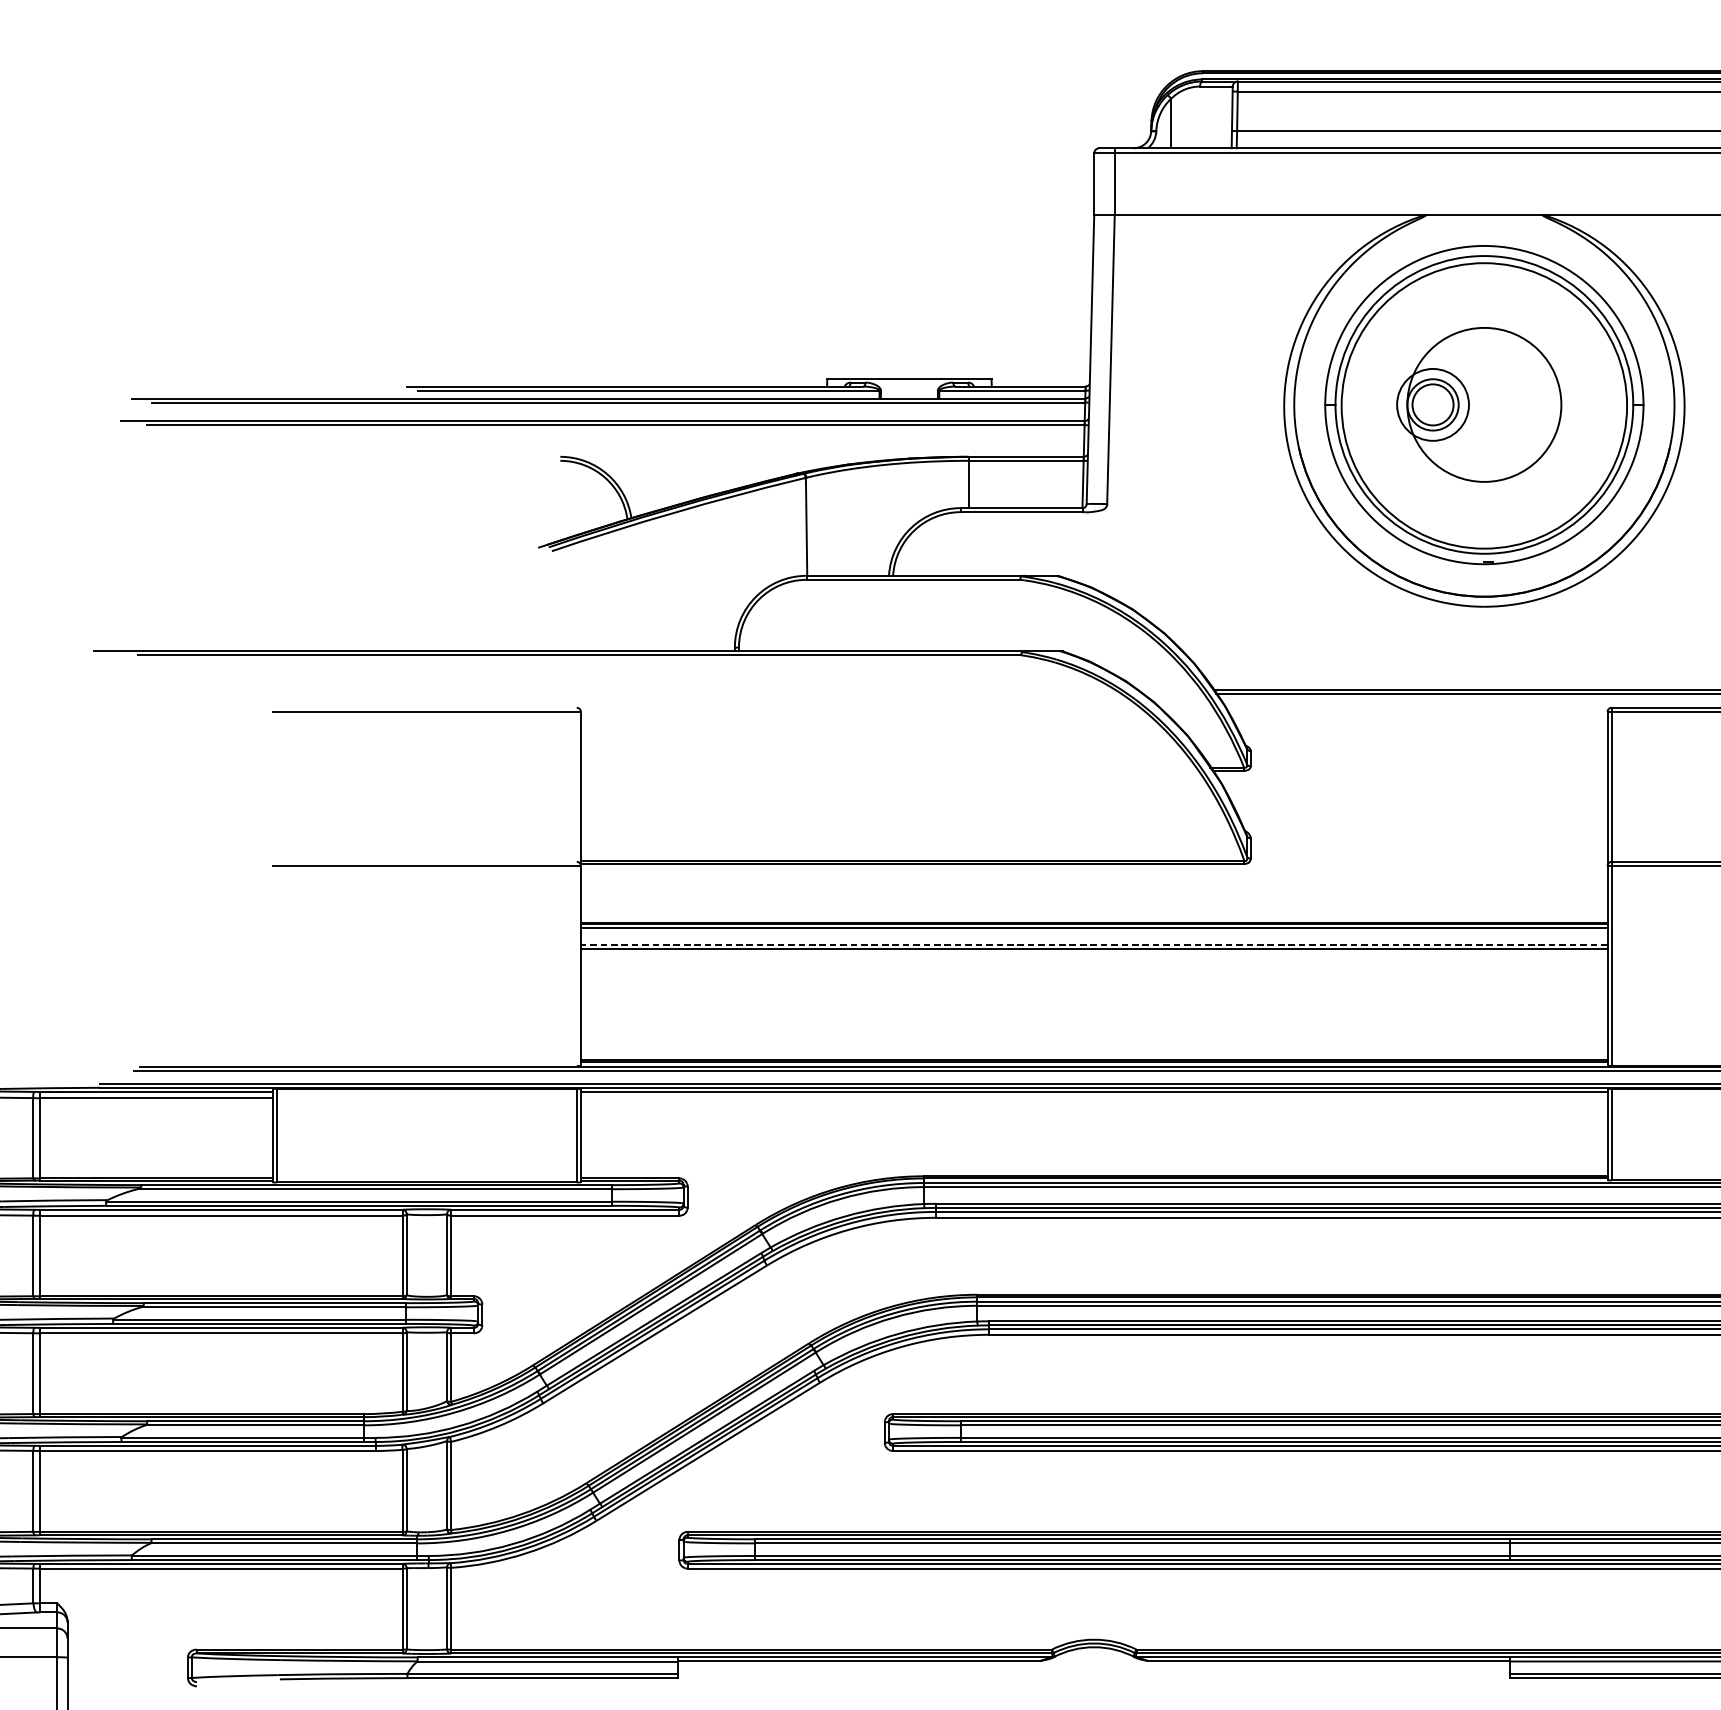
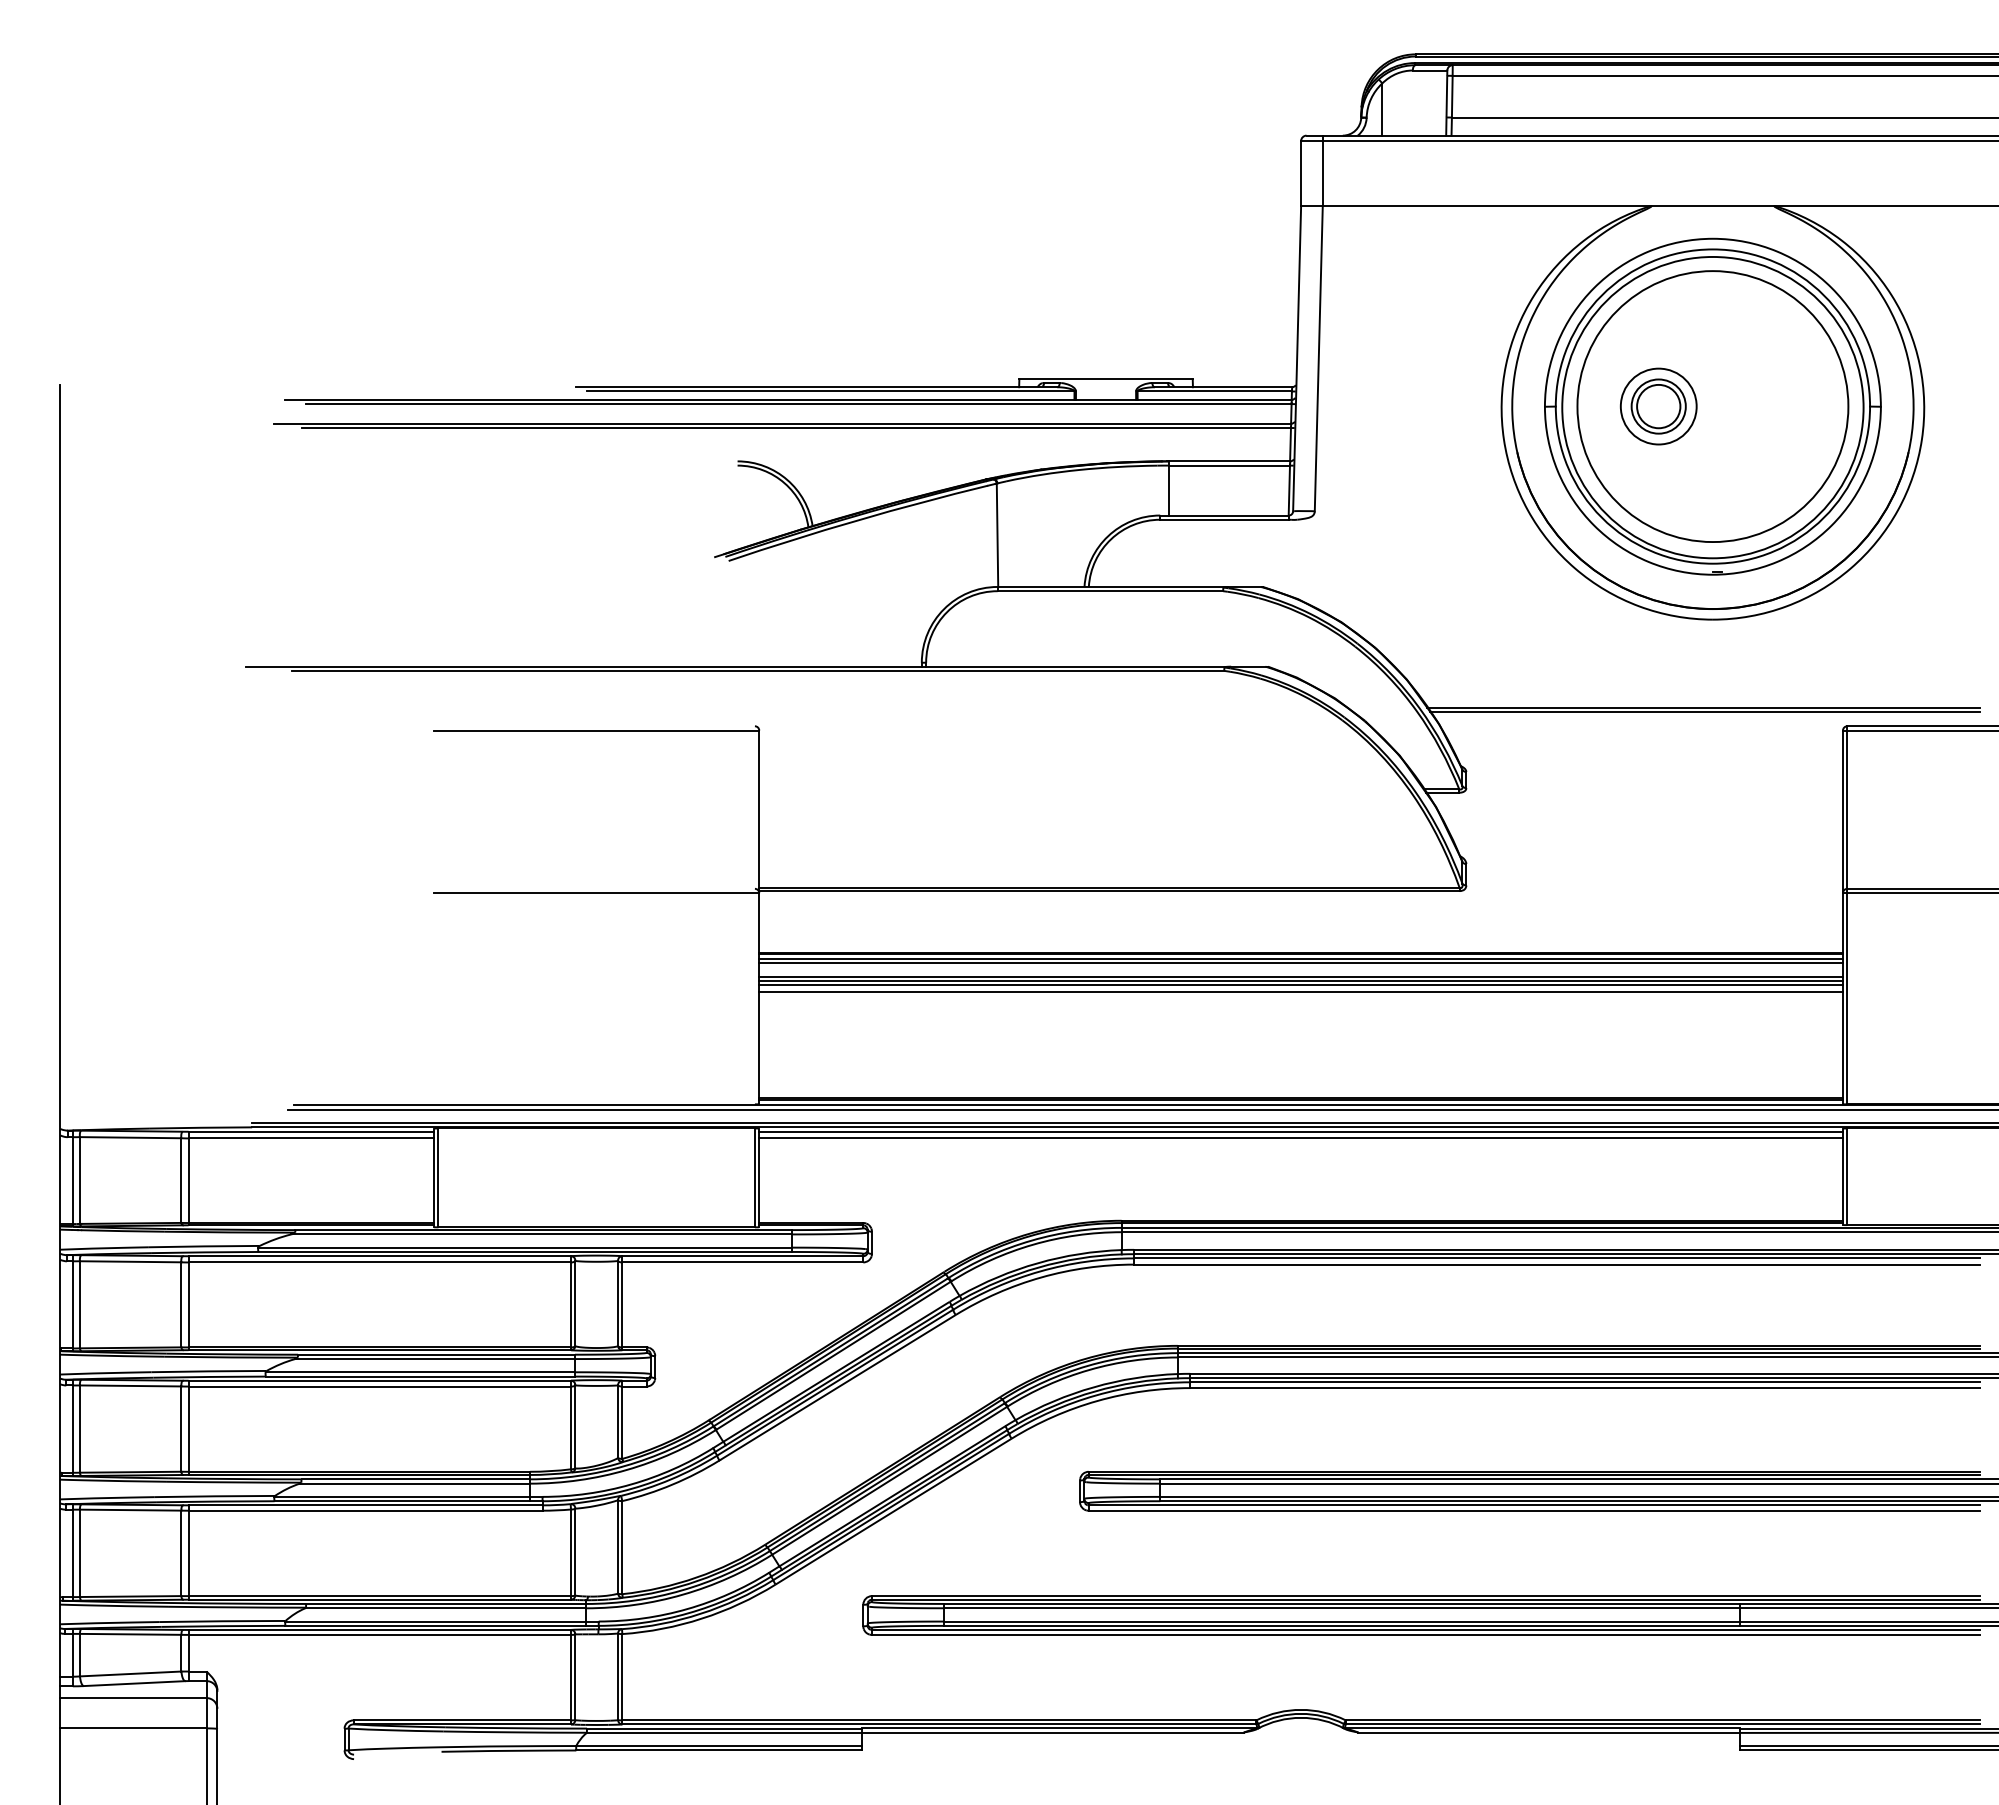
circle: (1483, 404) -> (1712, 406), size x1.67
line: (1093, 932) -> (1300, 963), added
line: (1094, 944) -> (1301, 976), dashed -> solid
line: (1093, 952) -> (1300, 984), added
line: (1093, 960) -> (1300, 992), added
line: (1093, 1098) -> (1300, 1138), added

